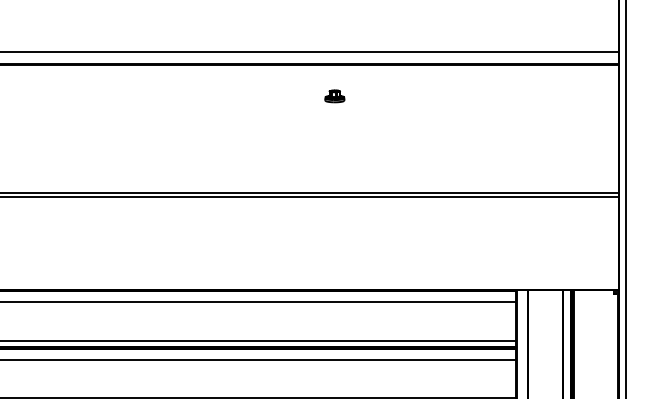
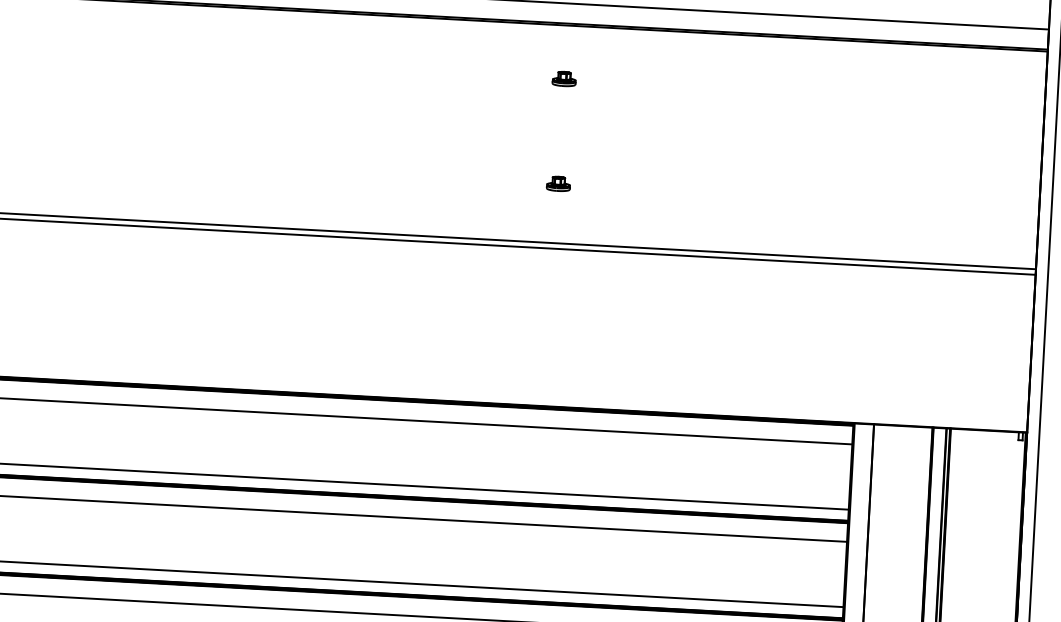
part: (334, 96) -> (563, 79), size x0.71
part: (334, 158) -> (557, 184), added

